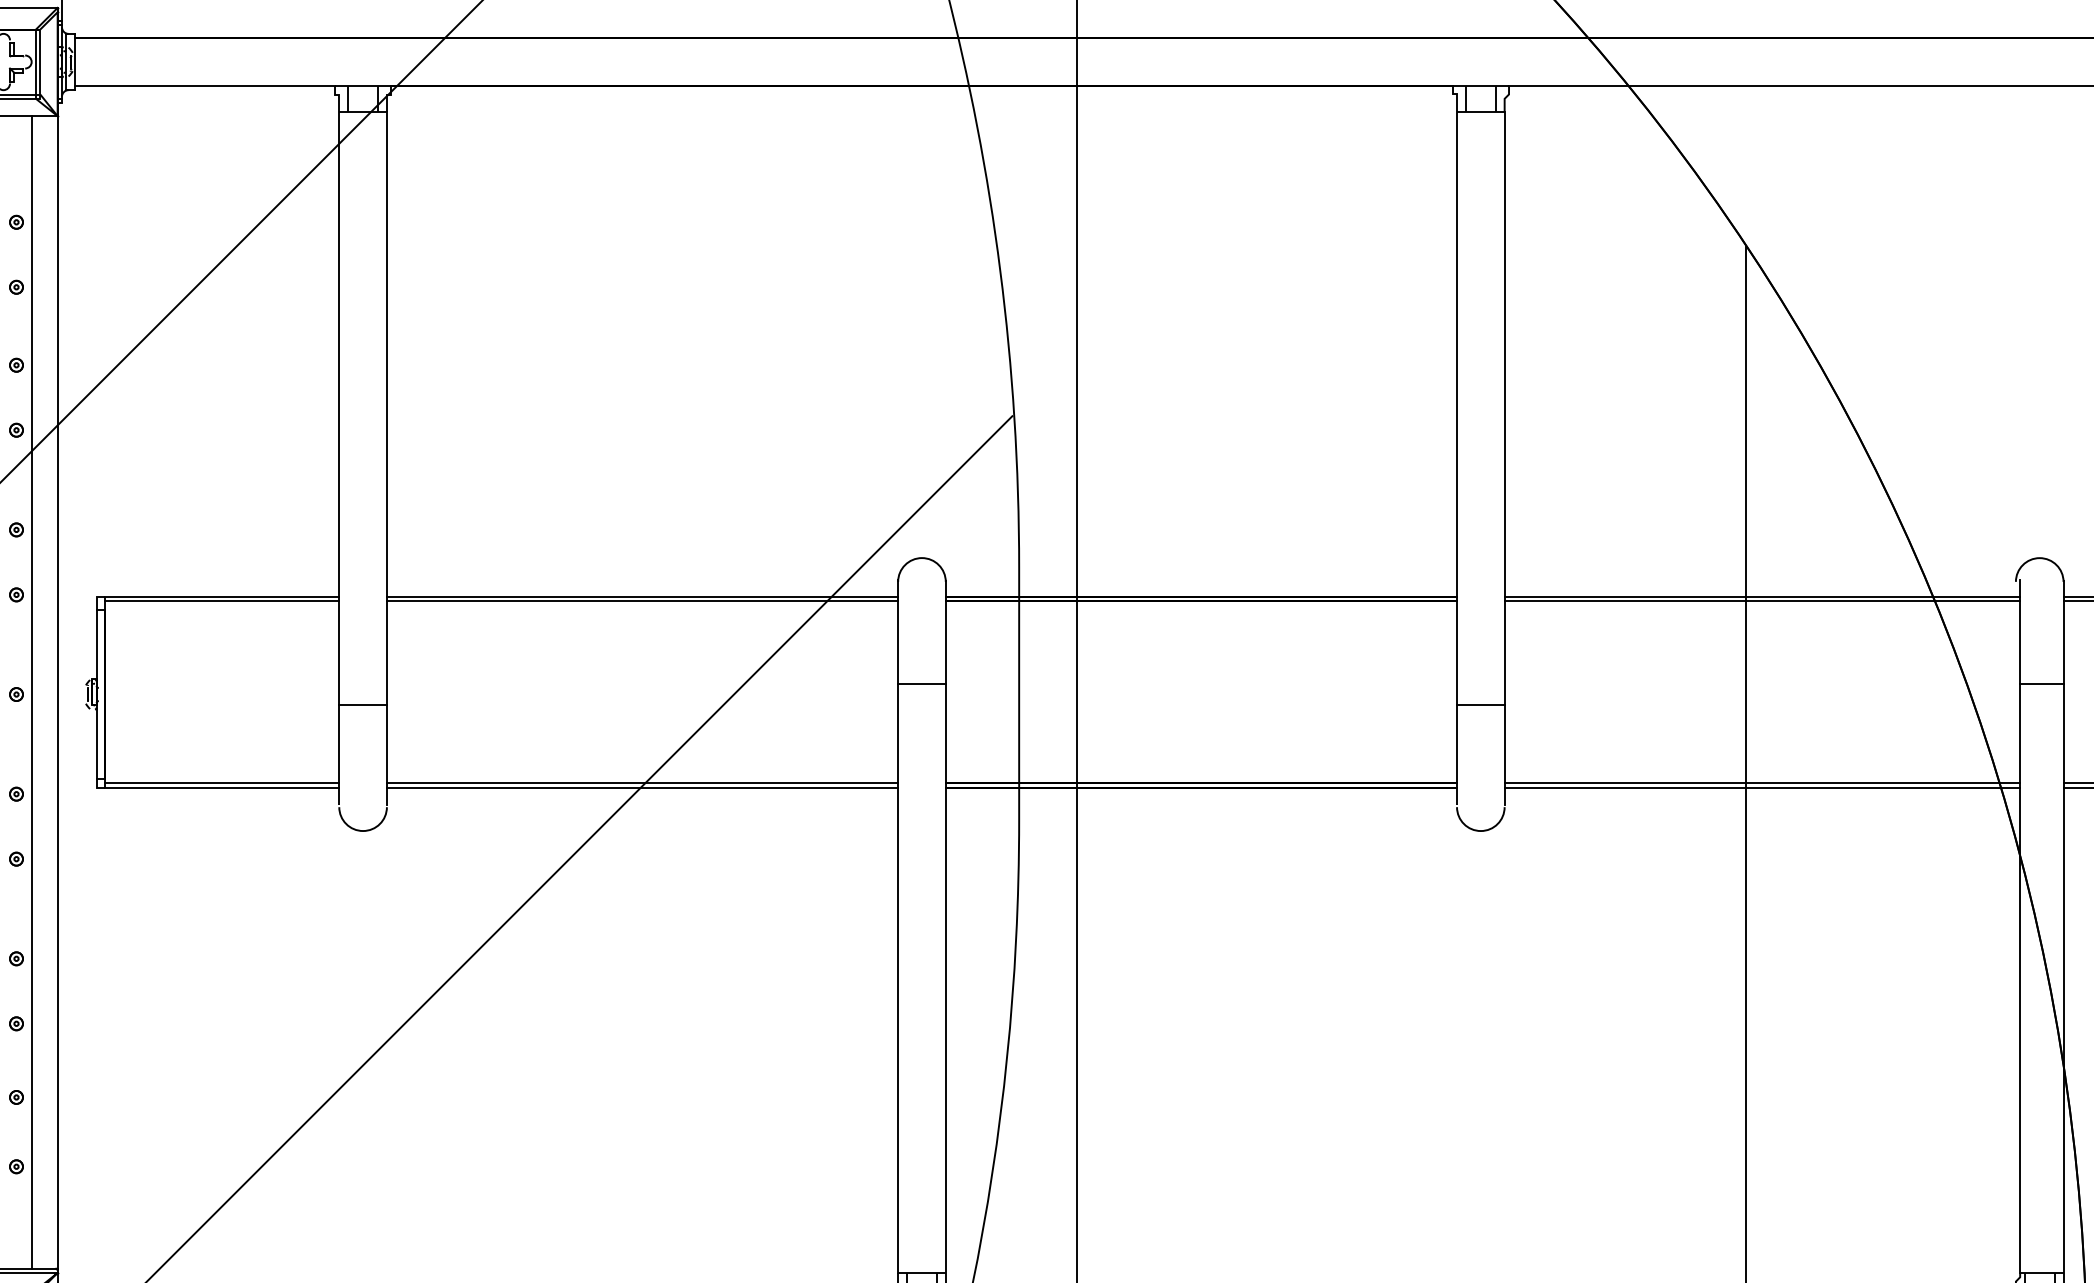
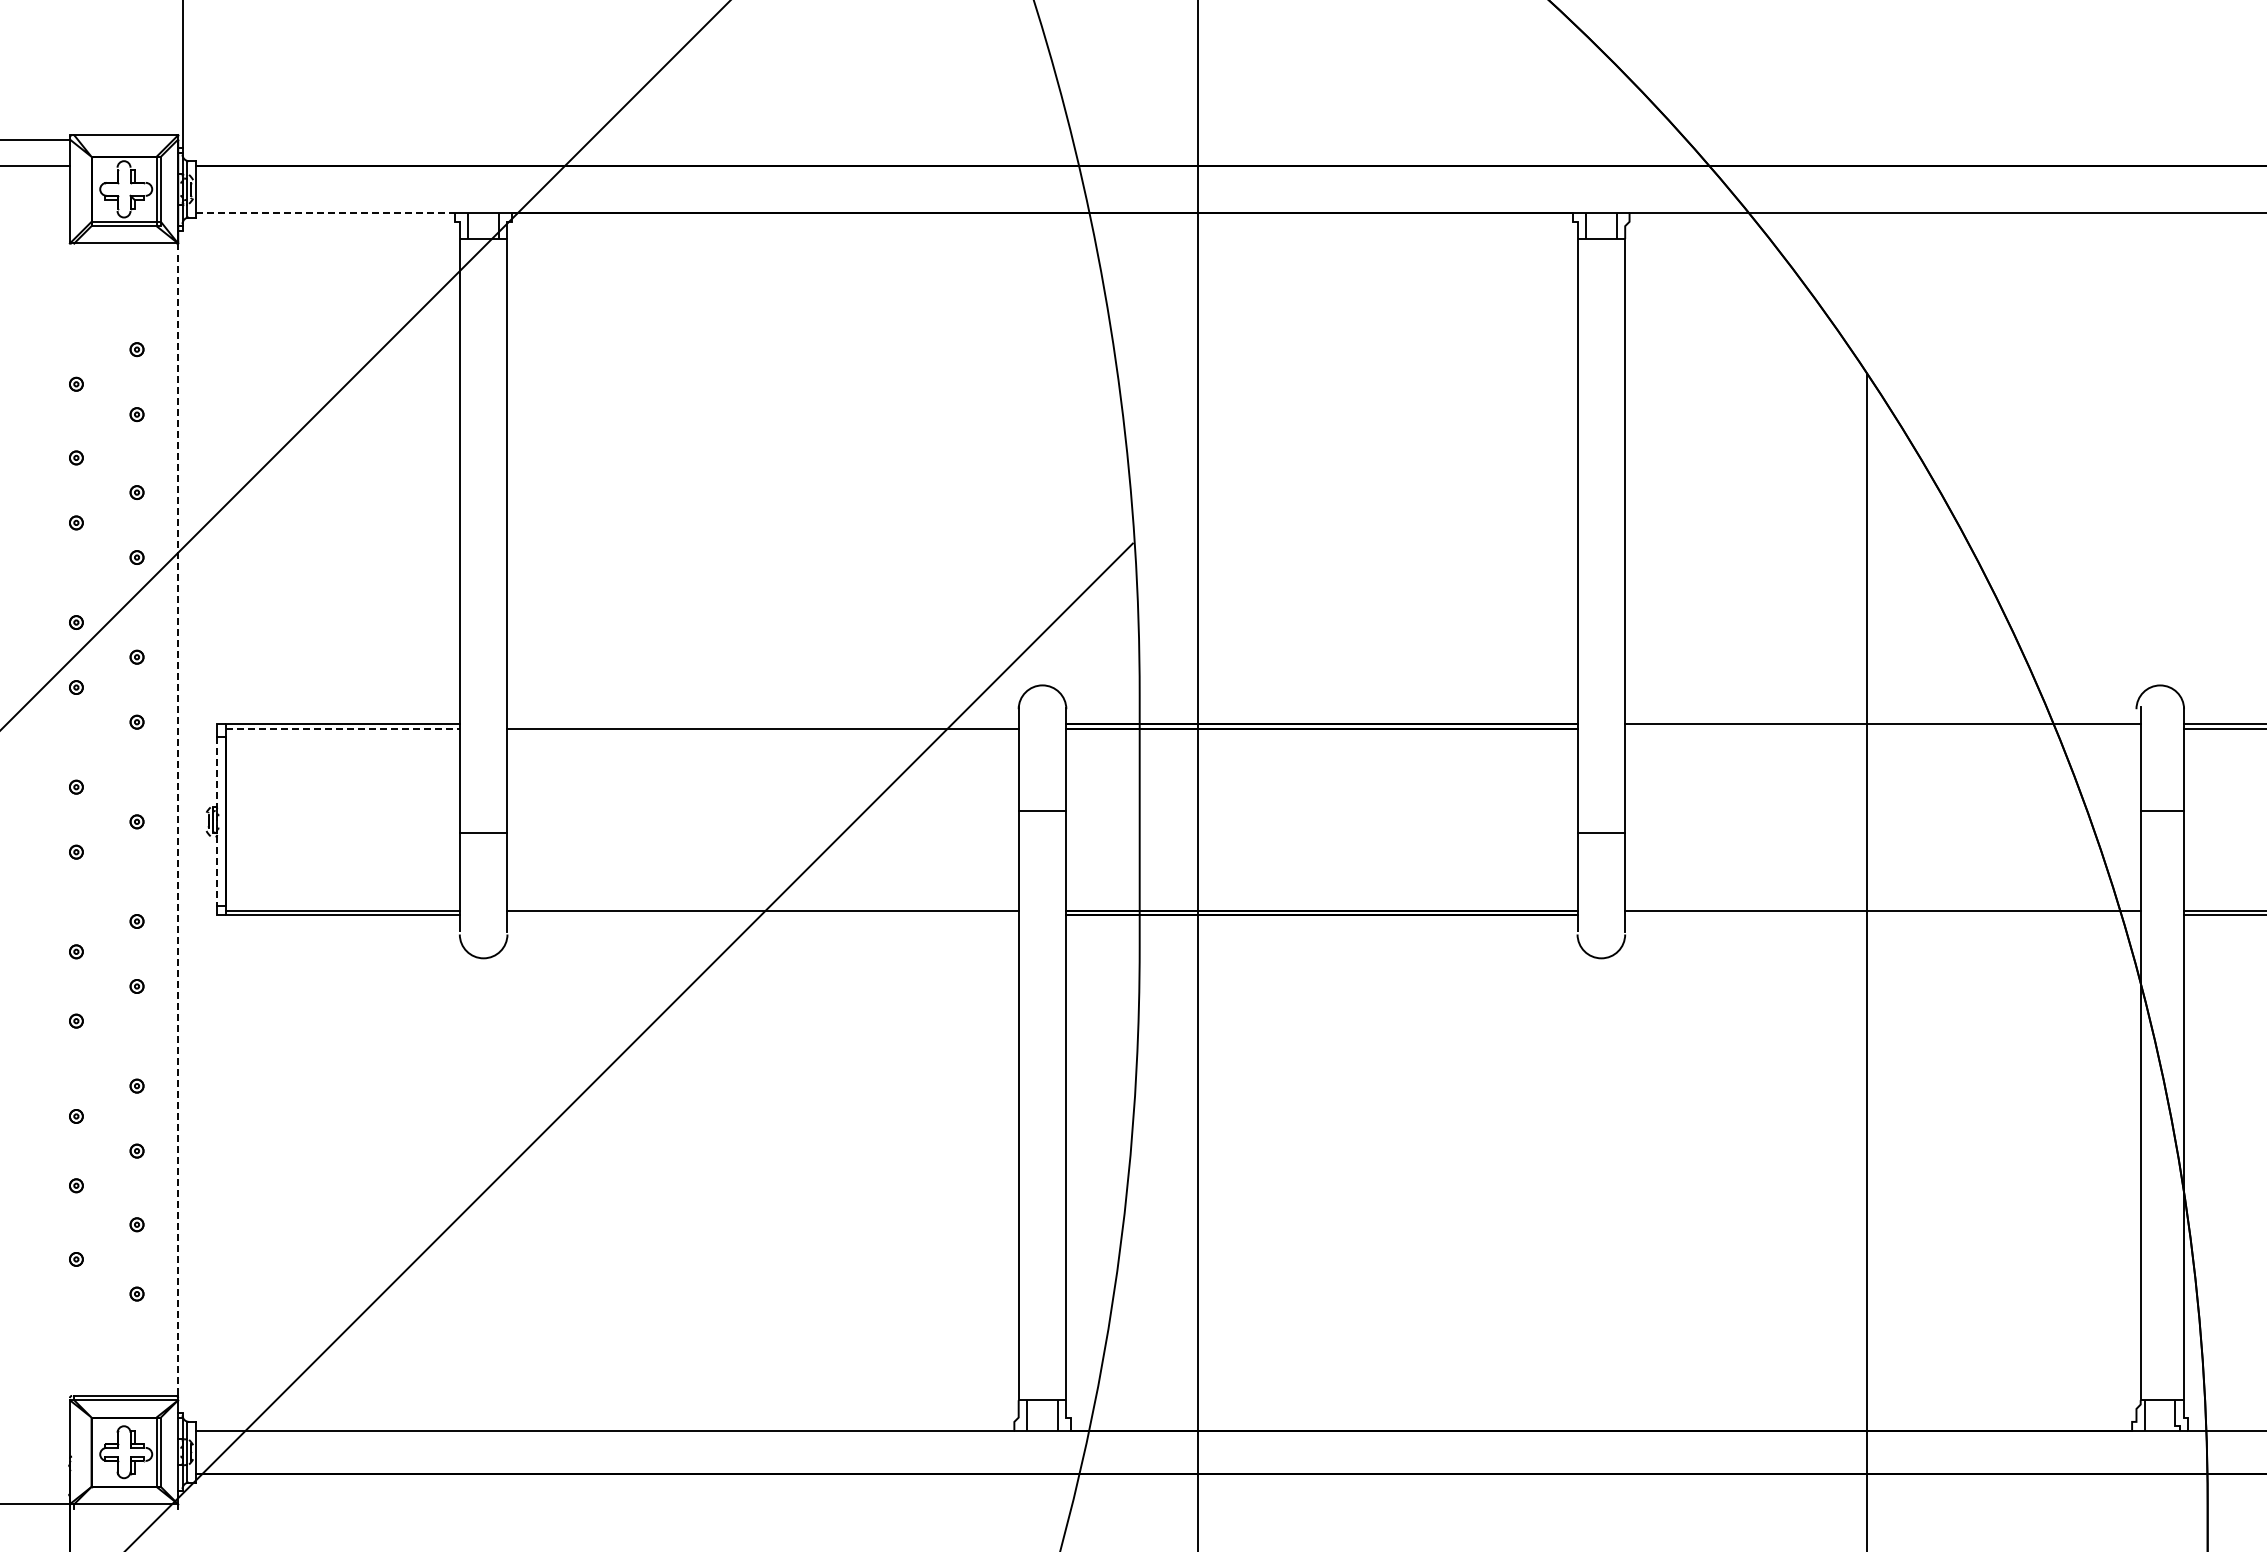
line: (204, 86) -> (325, 213), solid -> dashed
line: (641, 597) -> (762, 724), removed
line: (221, 601) -> (342, 728), solid -> dashed
line: (1761, 601) -> (1882, 728), removed
line: (31, 692) -> (152, 819), removed
line: (57, 693) -> (178, 820), solid -> dashed
line: (96, 695) -> (217, 822), solid -> dashed
line: (1761, 787) -> (1882, 914), removed
line: (641, 788) -> (762, 915), removed

